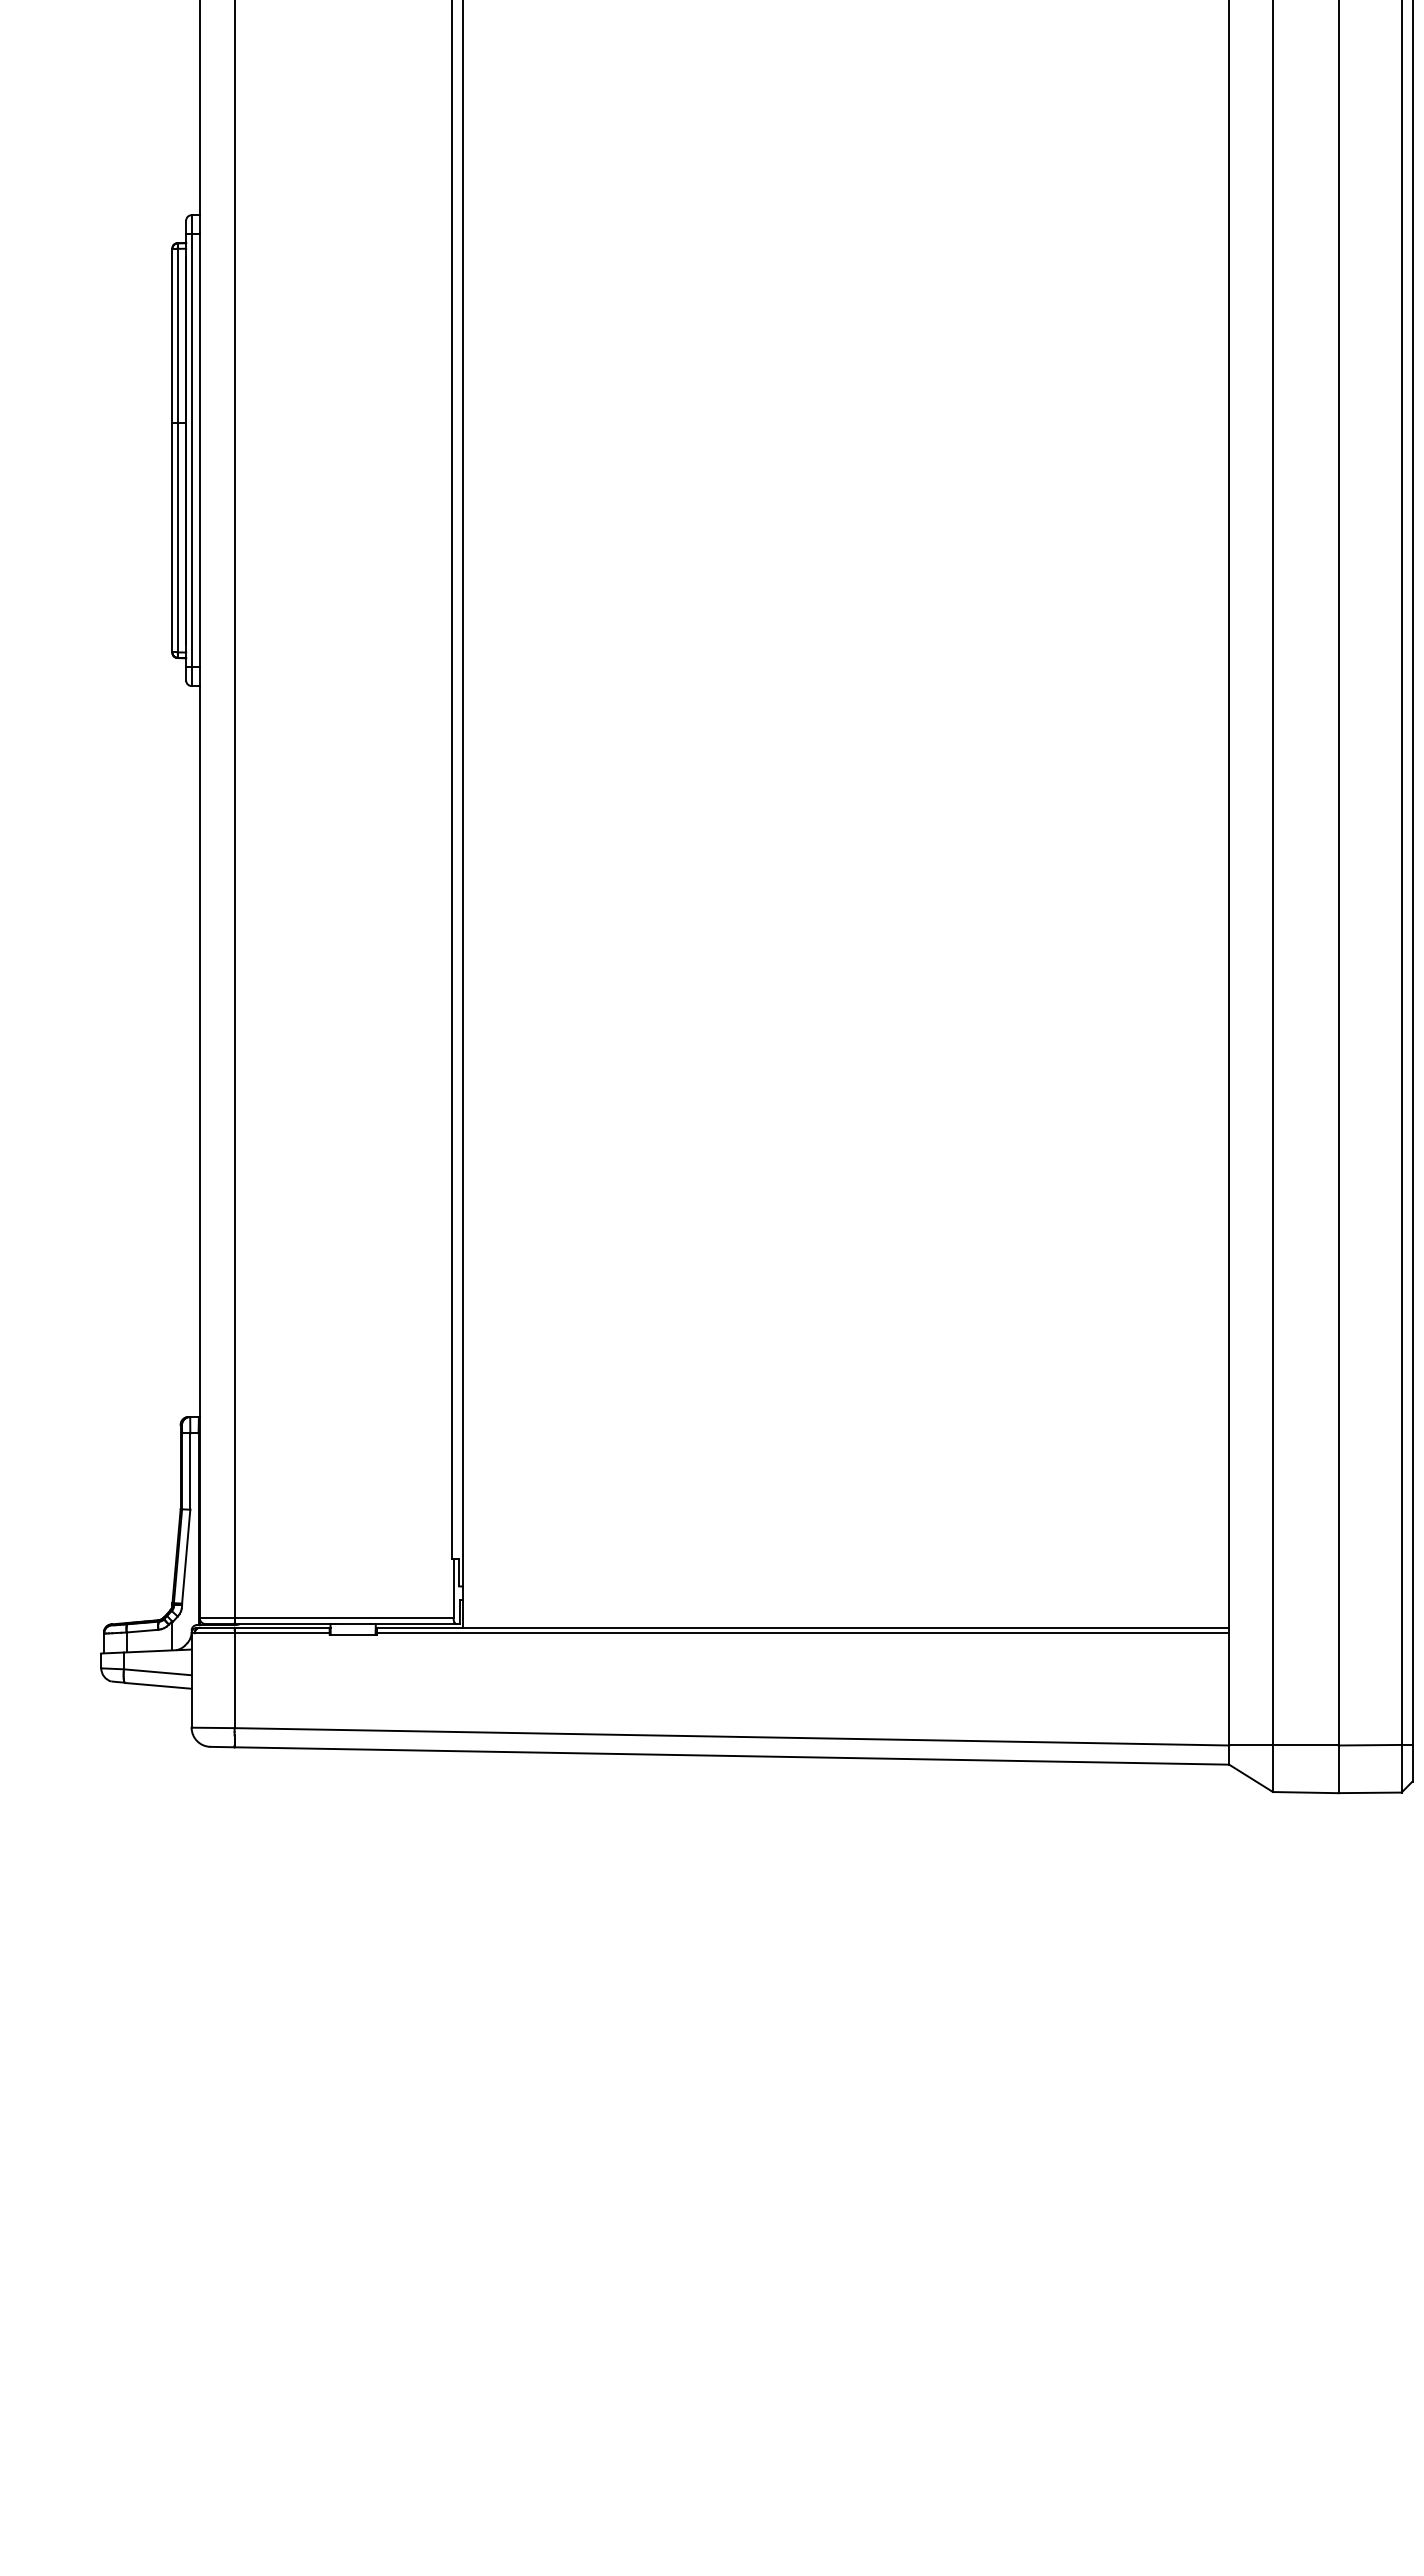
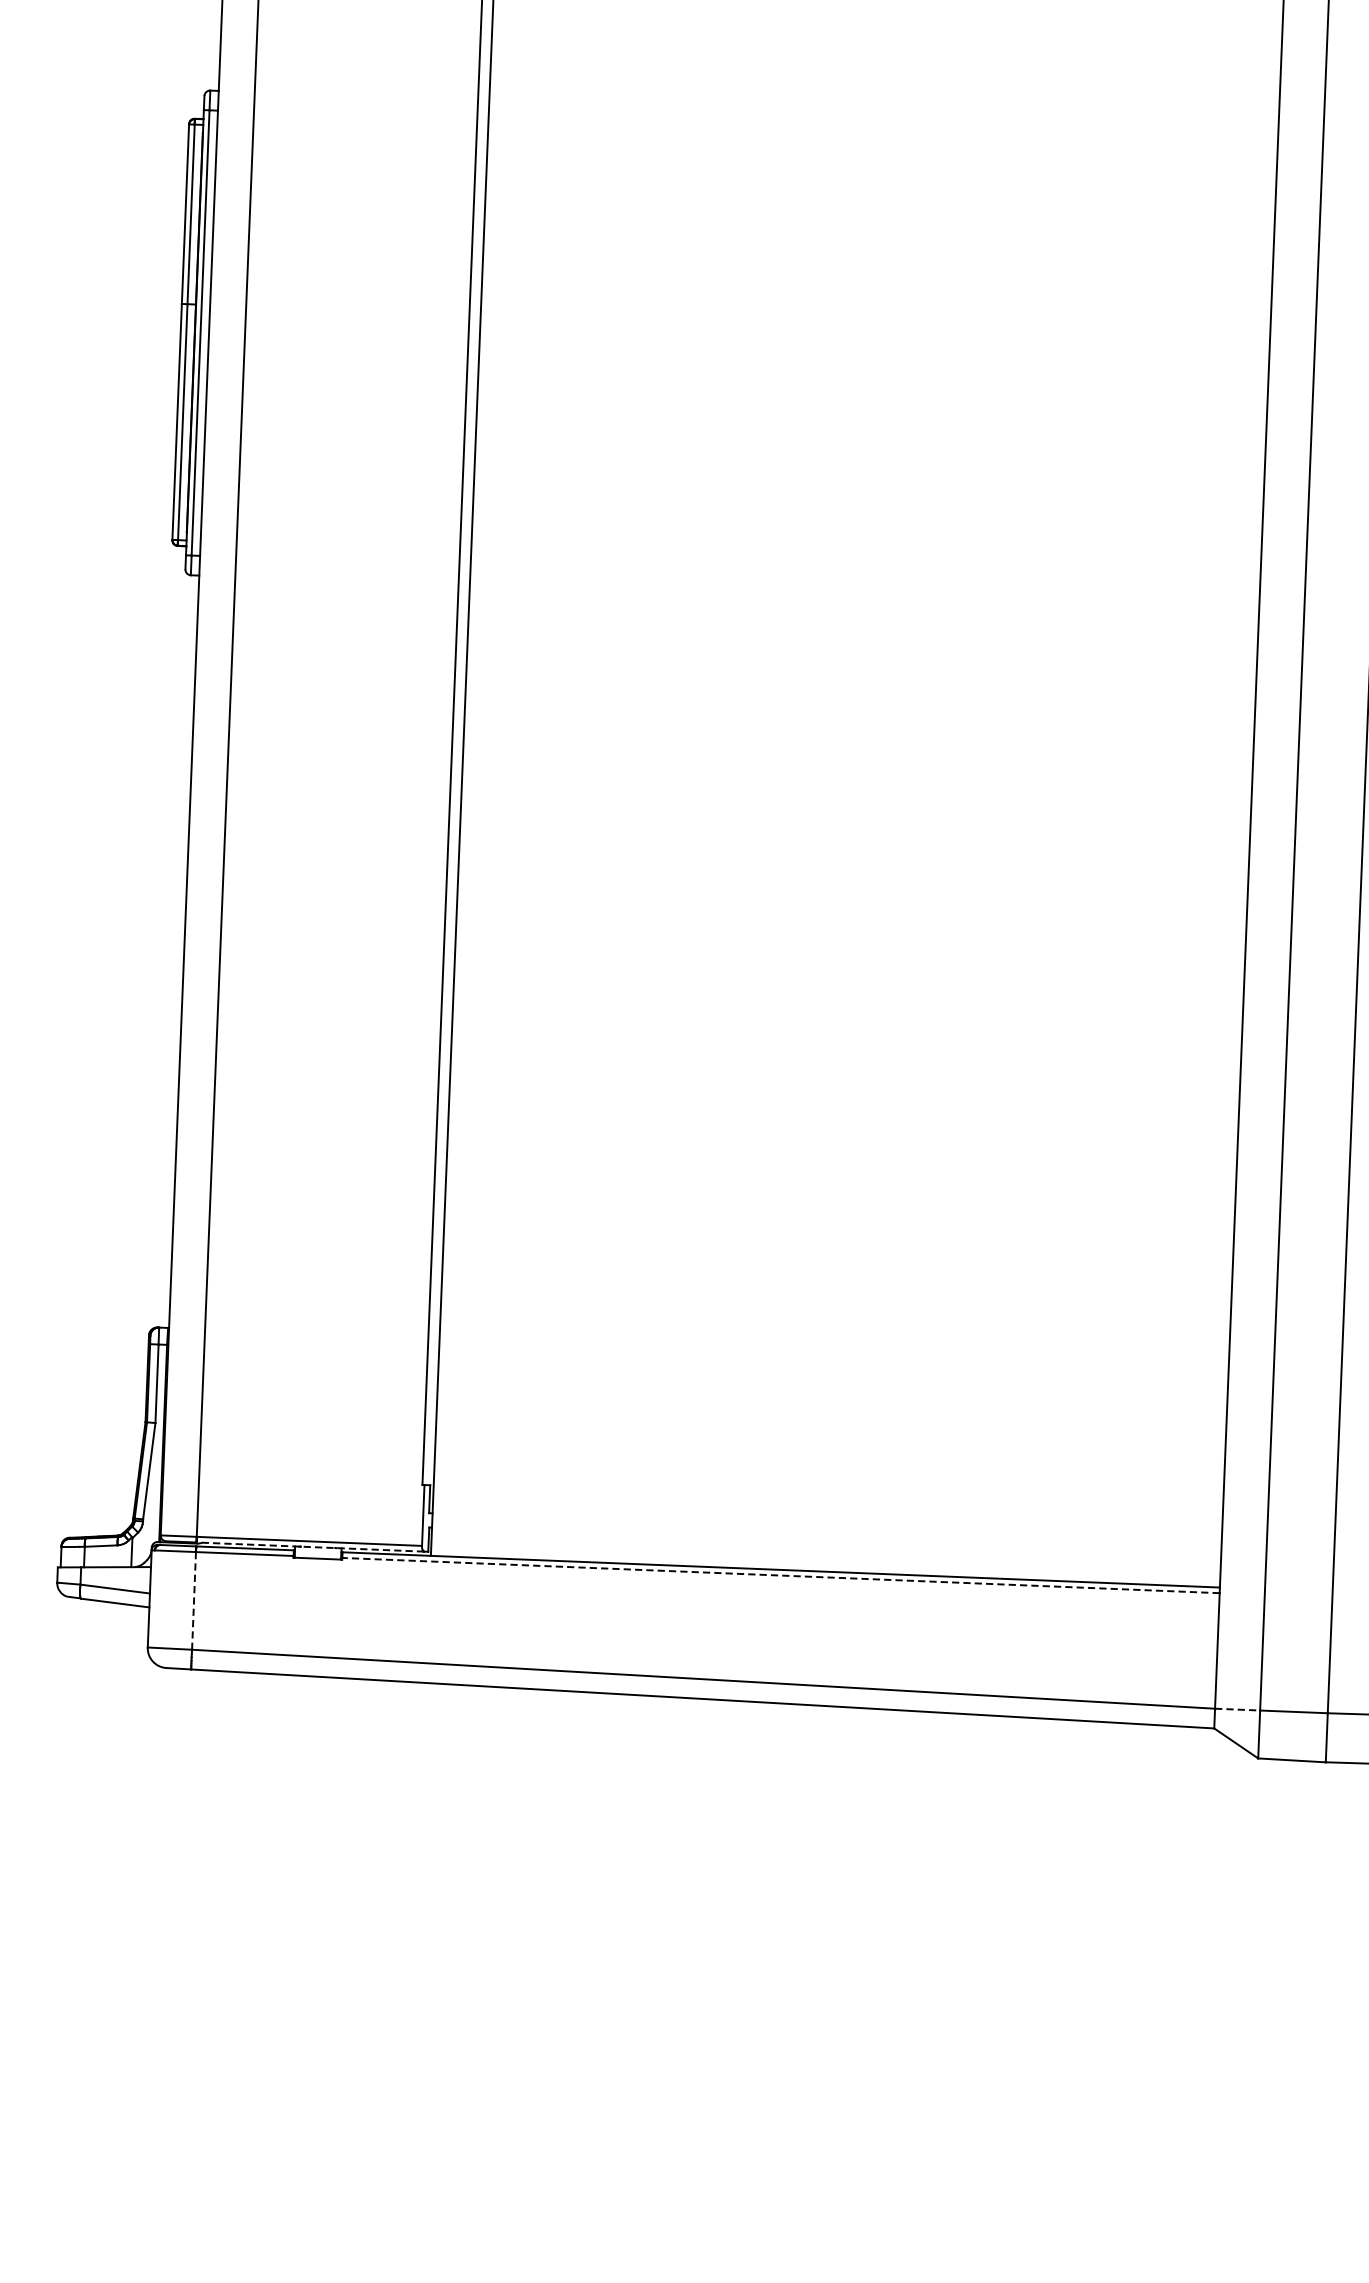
line: (344, 1623) -> (309, 1546), solid -> dashed
line: (802, 1633) -> (780, 1575), solid -> dashed
line: (234, 1681) -> (193, 1601), solid -> dashed
line: (1251, 1745) -> (1238, 1709), solid -> dashed

